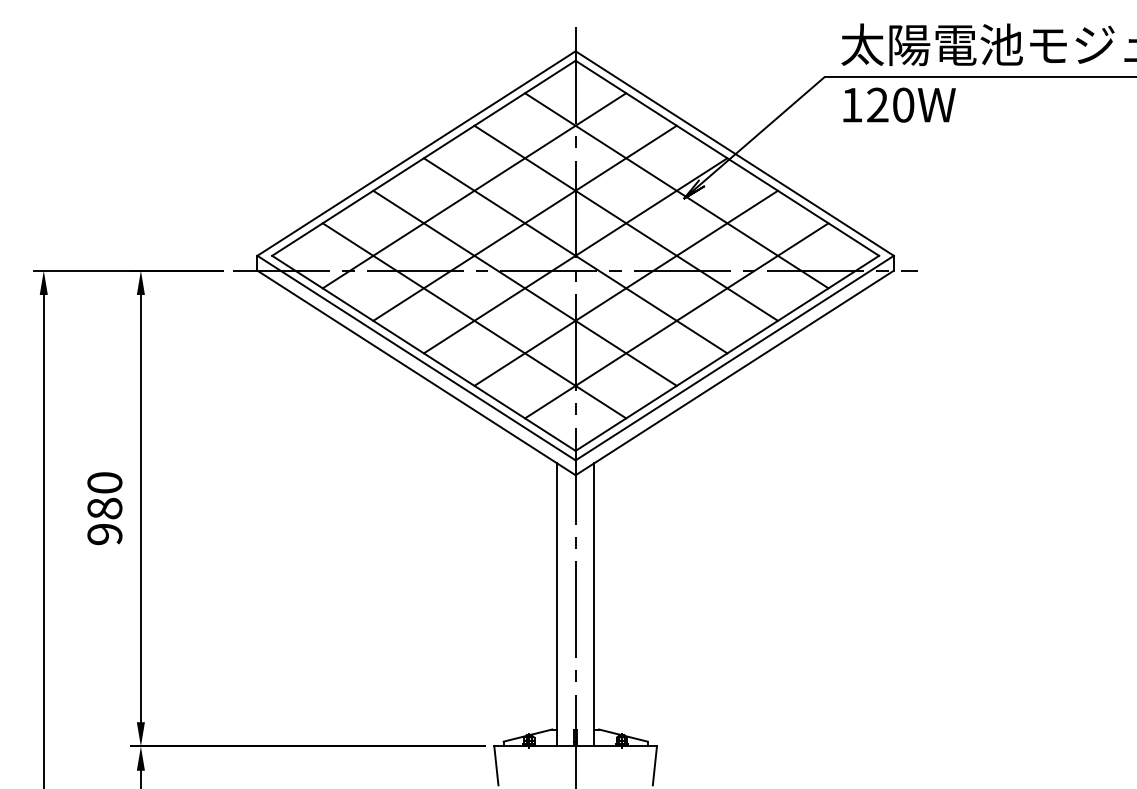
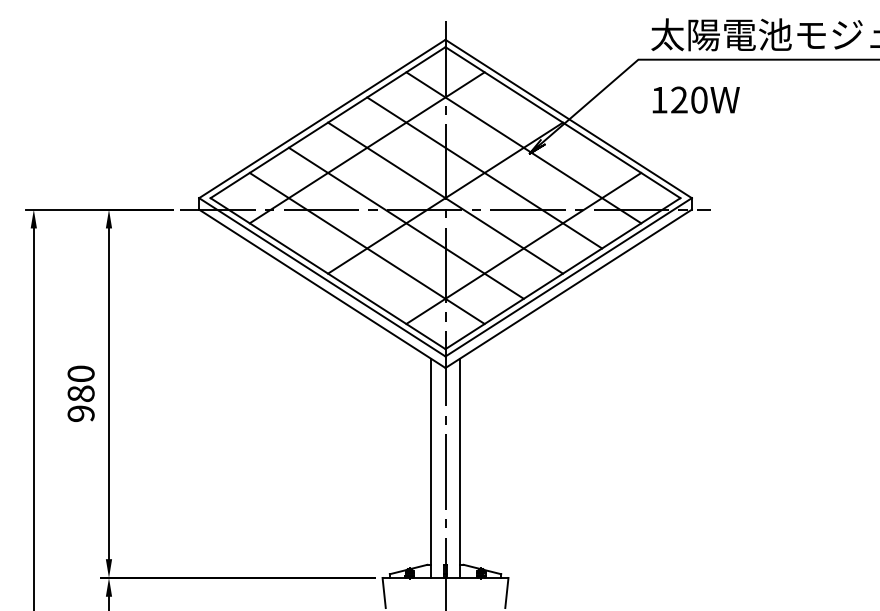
text: (899, 104) -> (696, 99), moved
line: (524, 222) -> (405, 172), removed
line: (625, 287) -> (484, 222), removed

